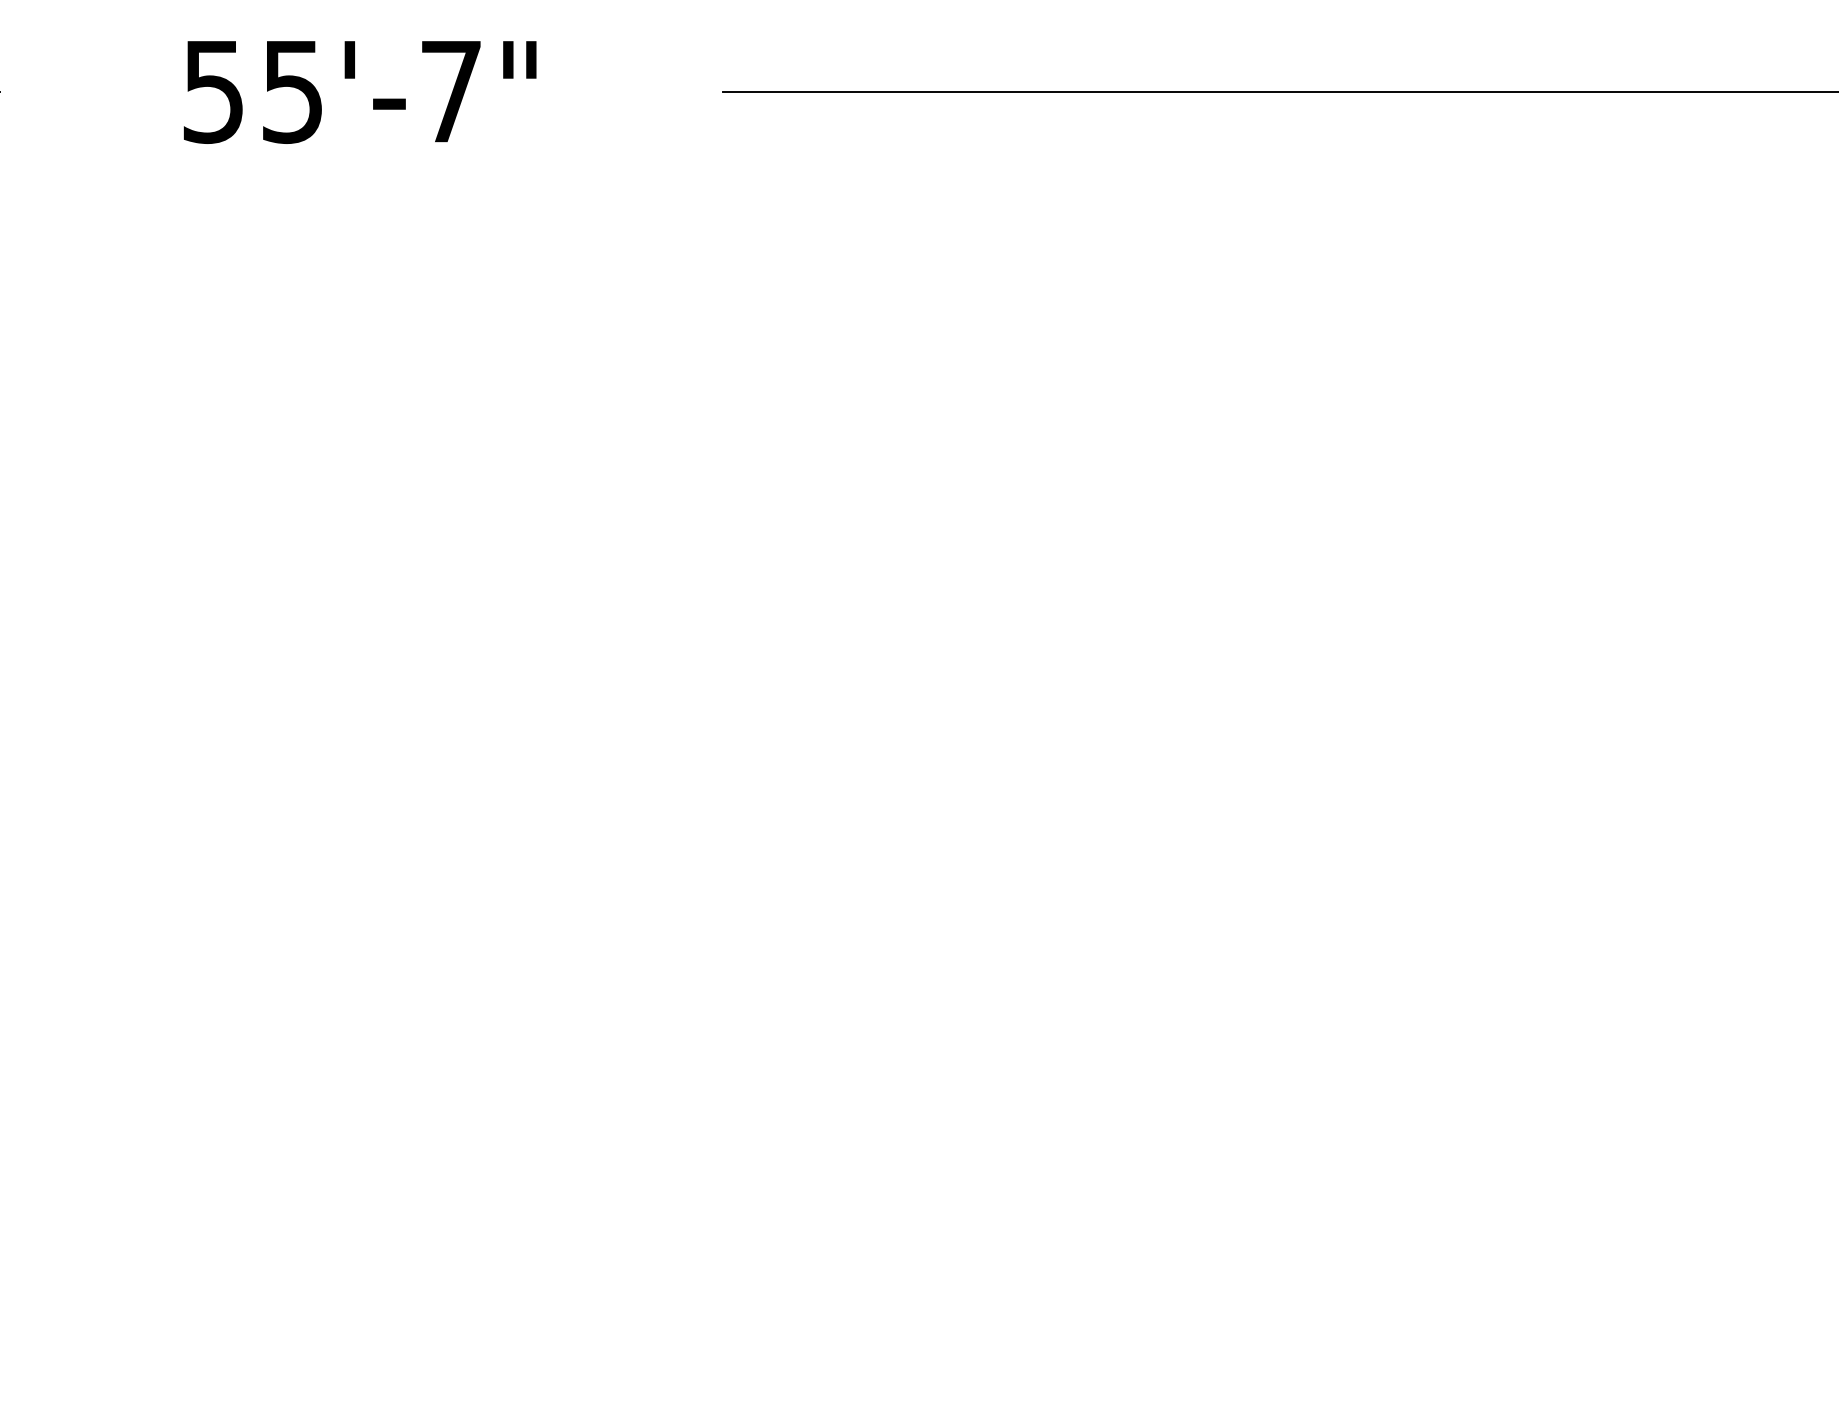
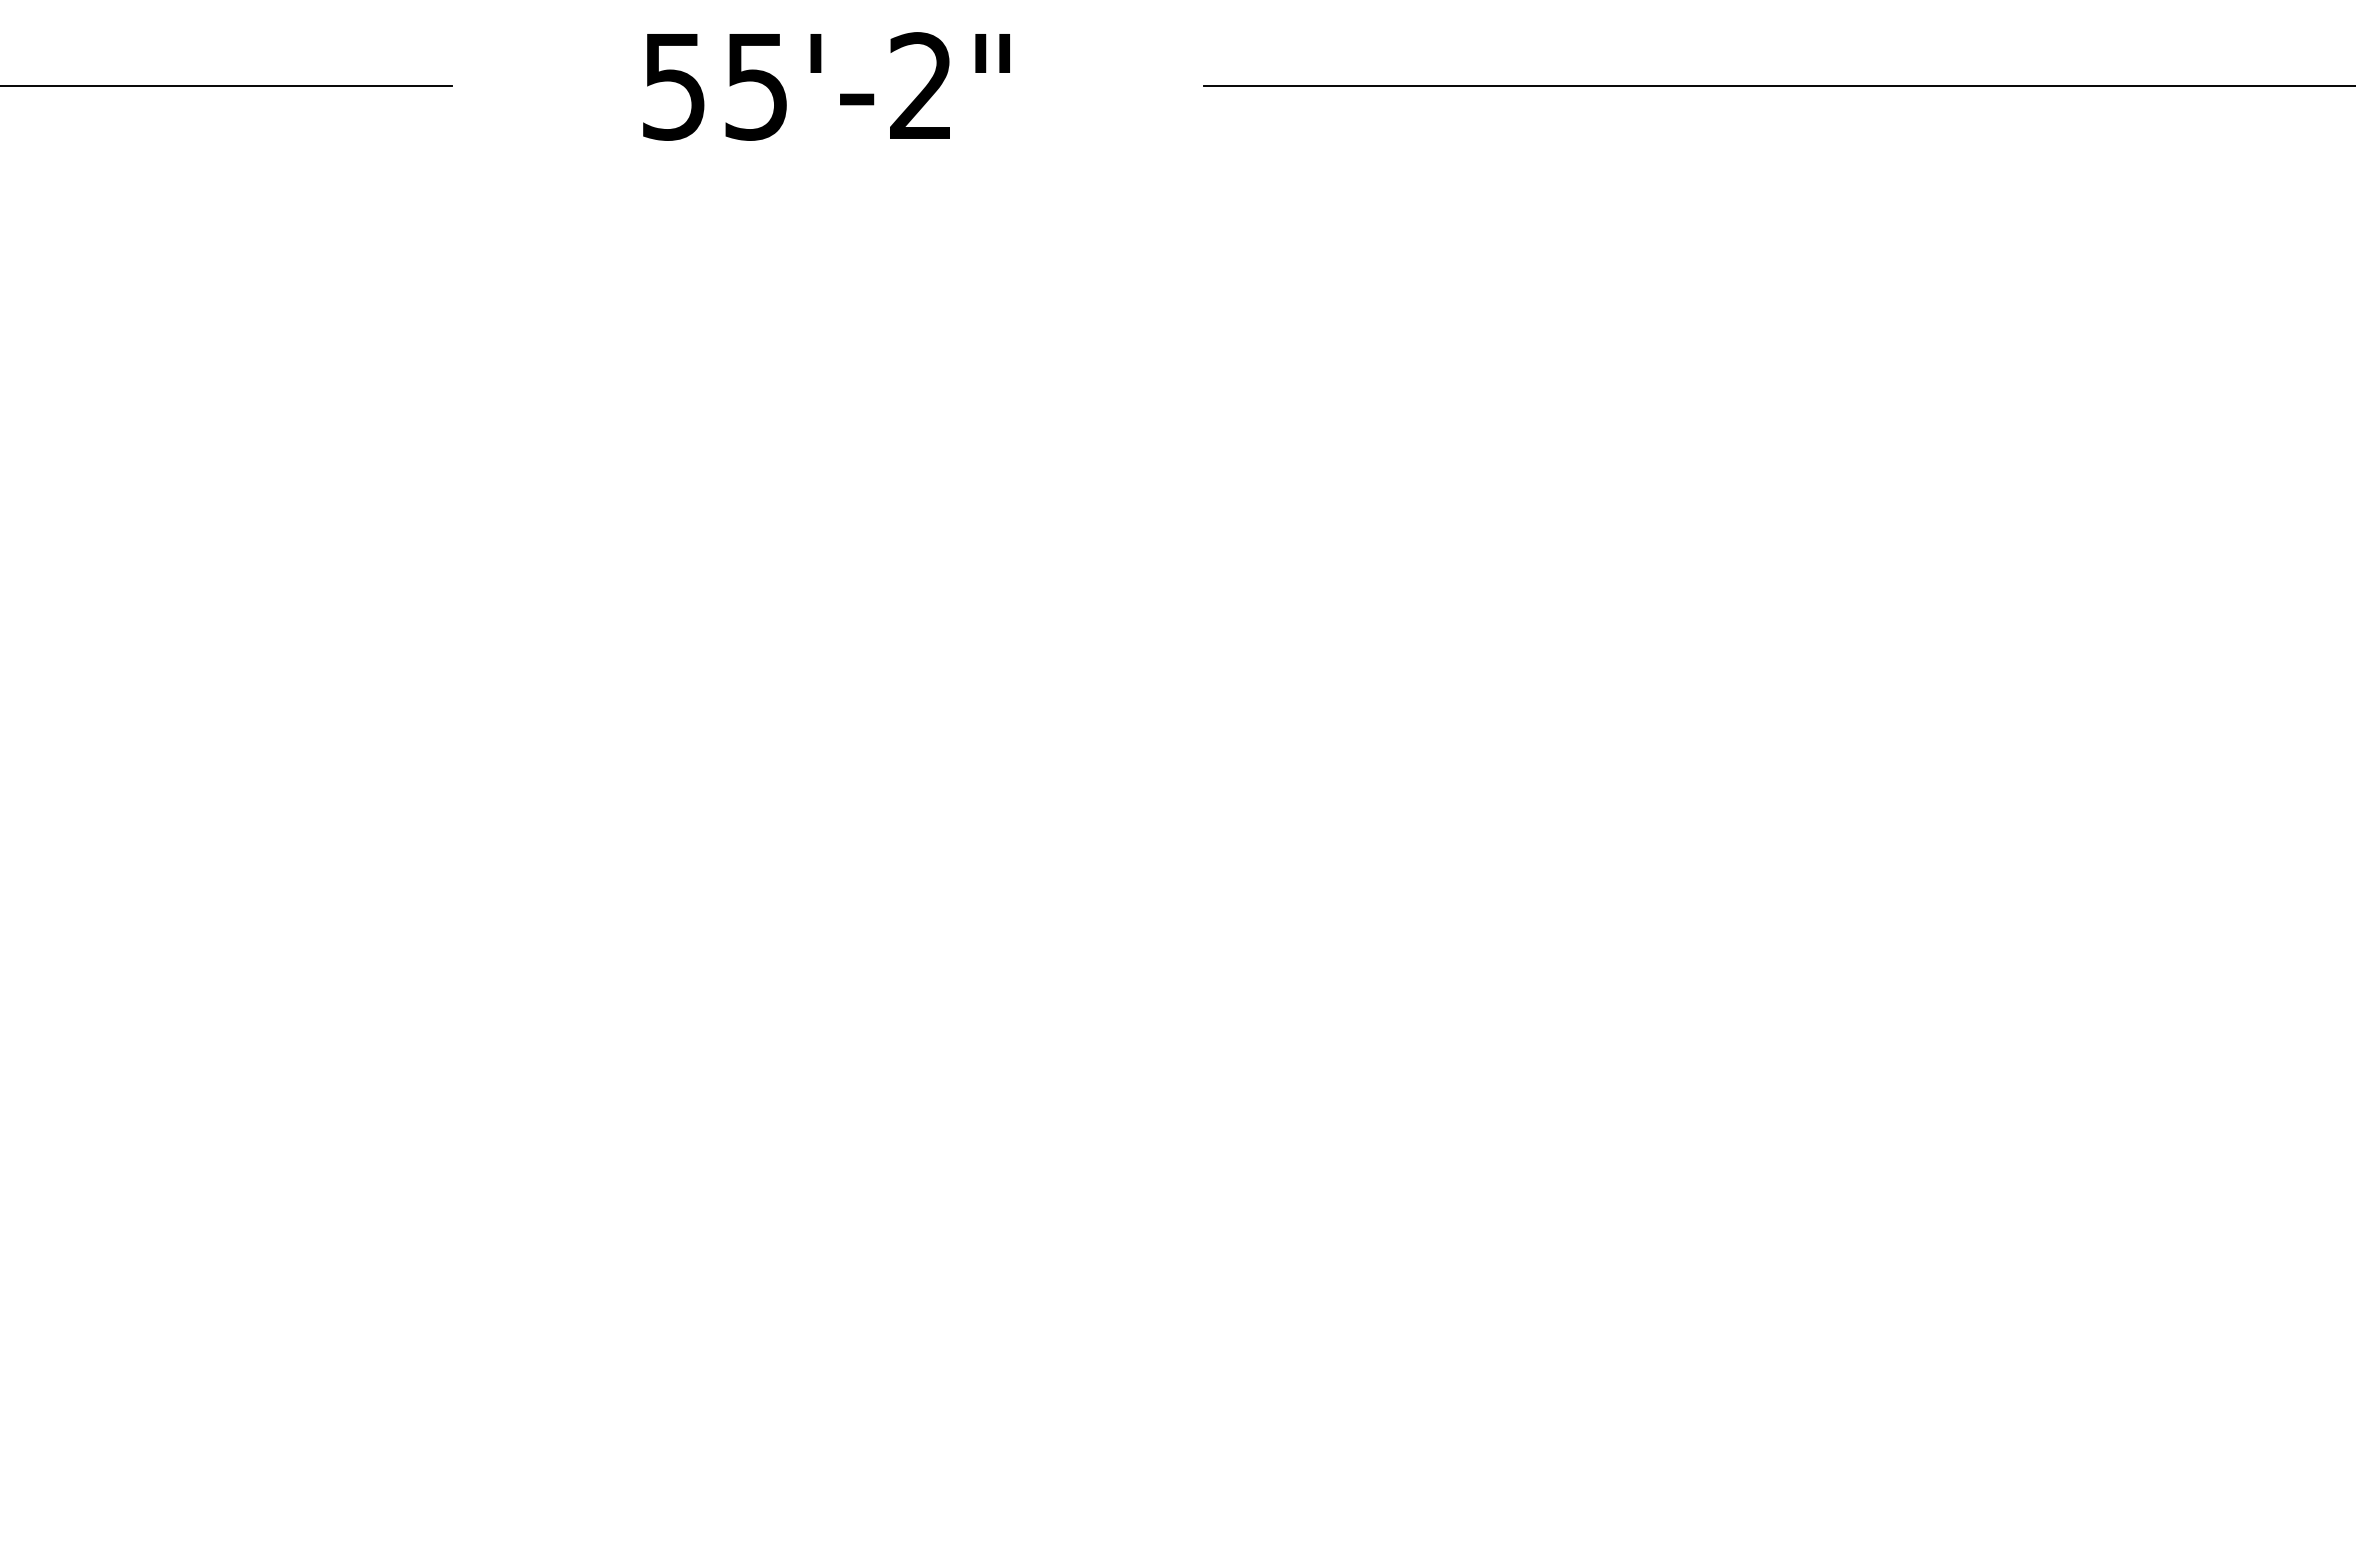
text: (450, 90) -> (920, 85), 55'-7" -> 55'-2"

